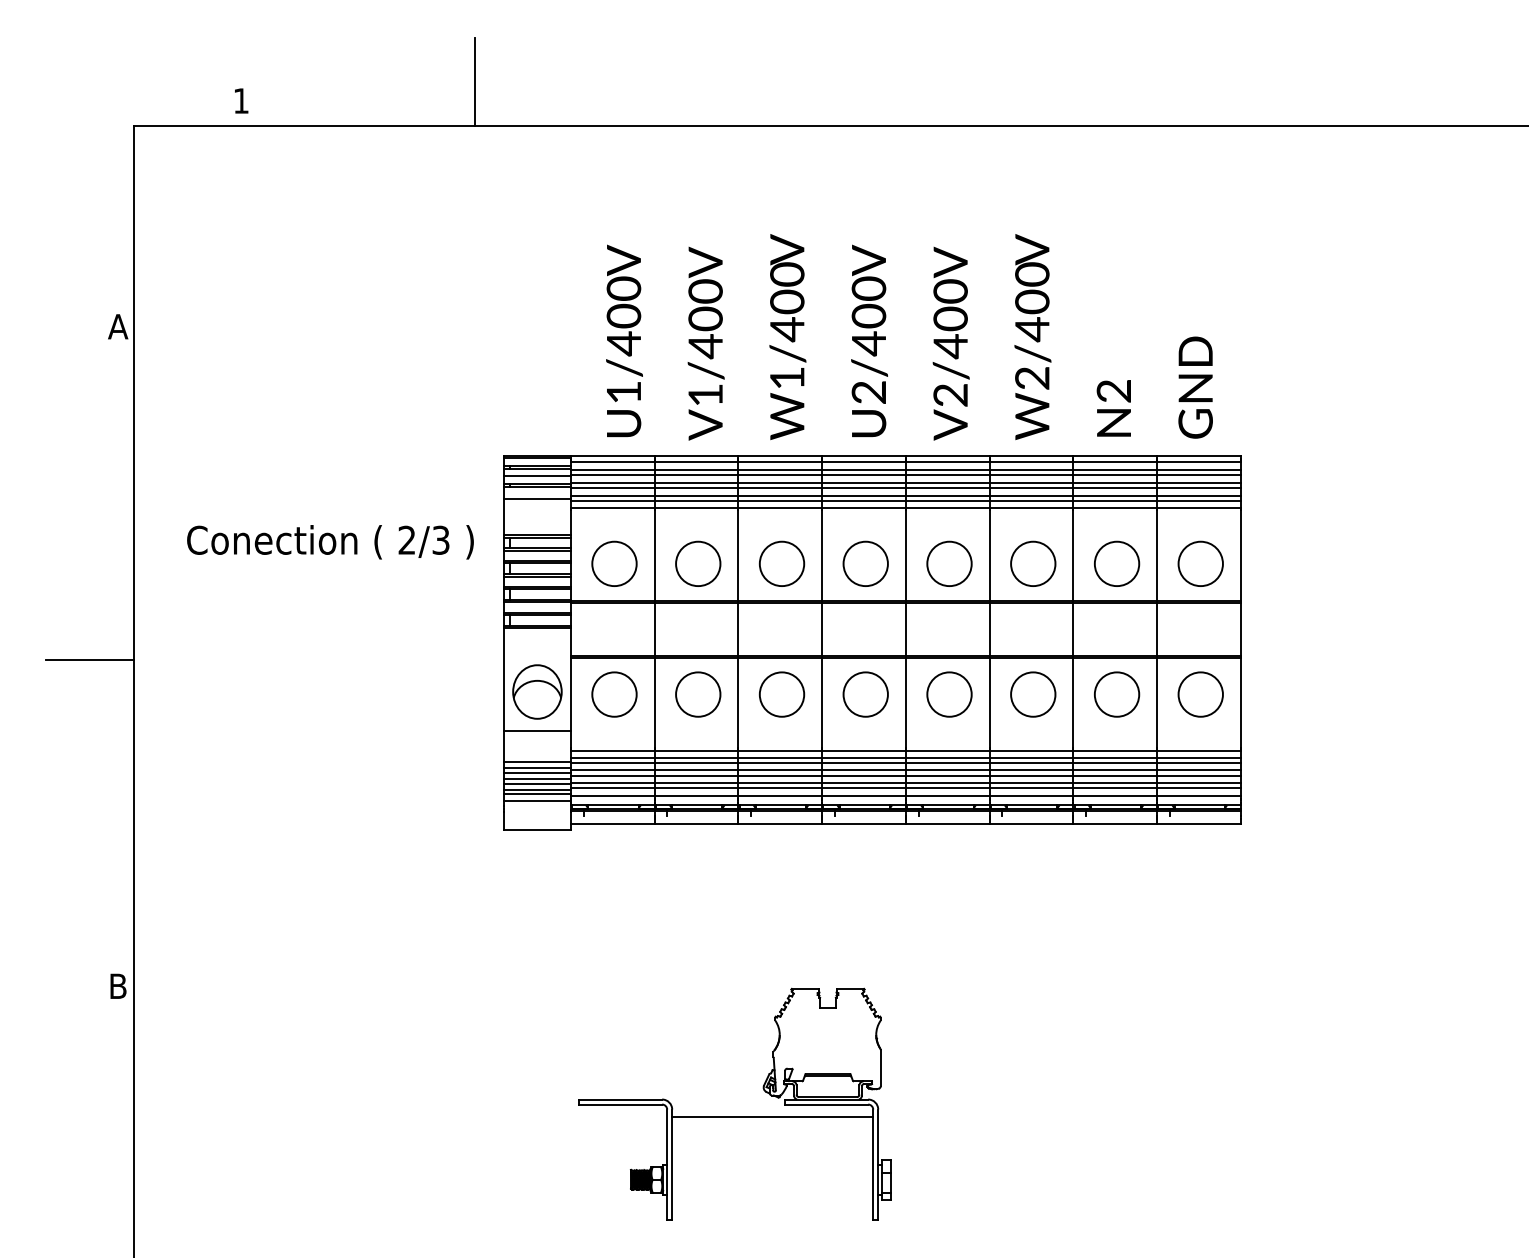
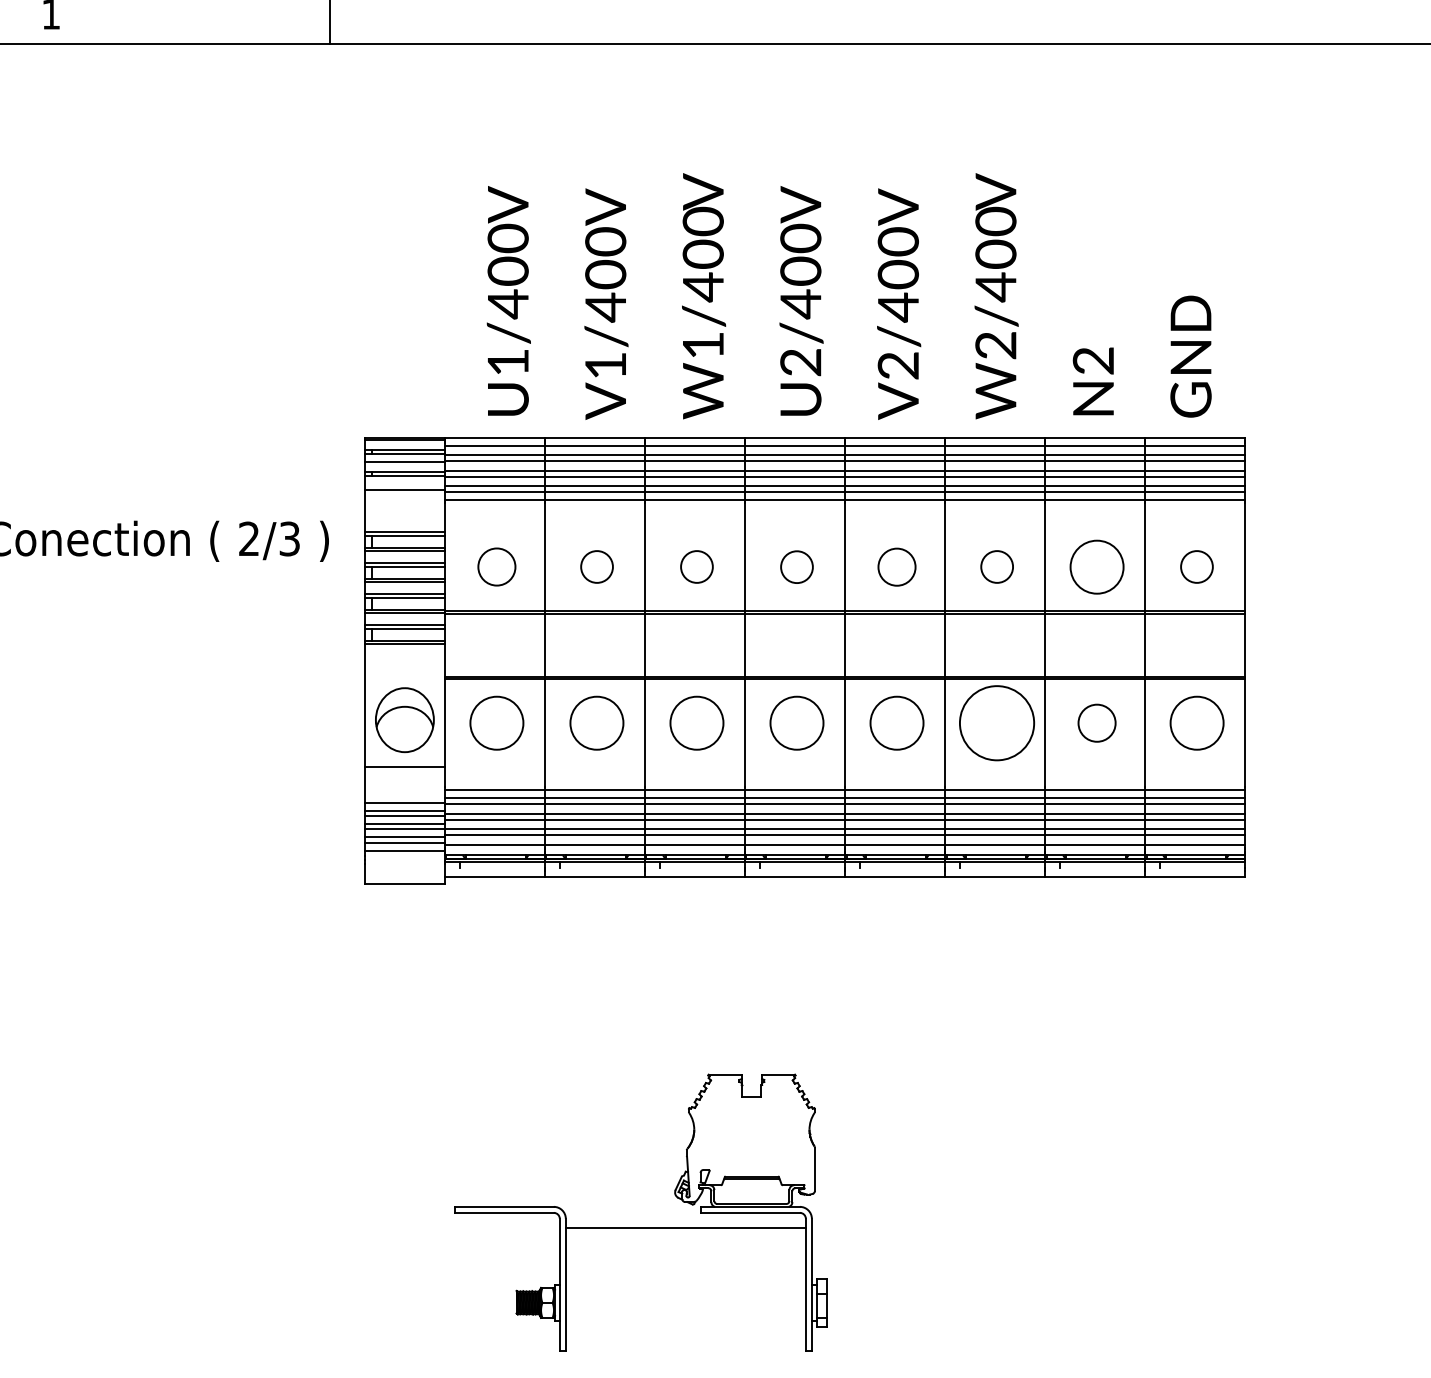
circle: (614, 563) -> (496, 566), size x0.7
circle: (698, 563) -> (597, 566), size x0.6
circle: (781, 563) -> (696, 566), size x0.6
circle: (865, 563) -> (796, 566), size x0.6
circle: (949, 563) -> (897, 566), size x0.7
circle: (1033, 563) -> (997, 566), size x0.6
circle: (1200, 563) -> (1196, 566), size x0.6
circle: (1033, 694) -> (997, 723), size x1.4
circle: (1116, 694) -> (1096, 723), size x0.7

